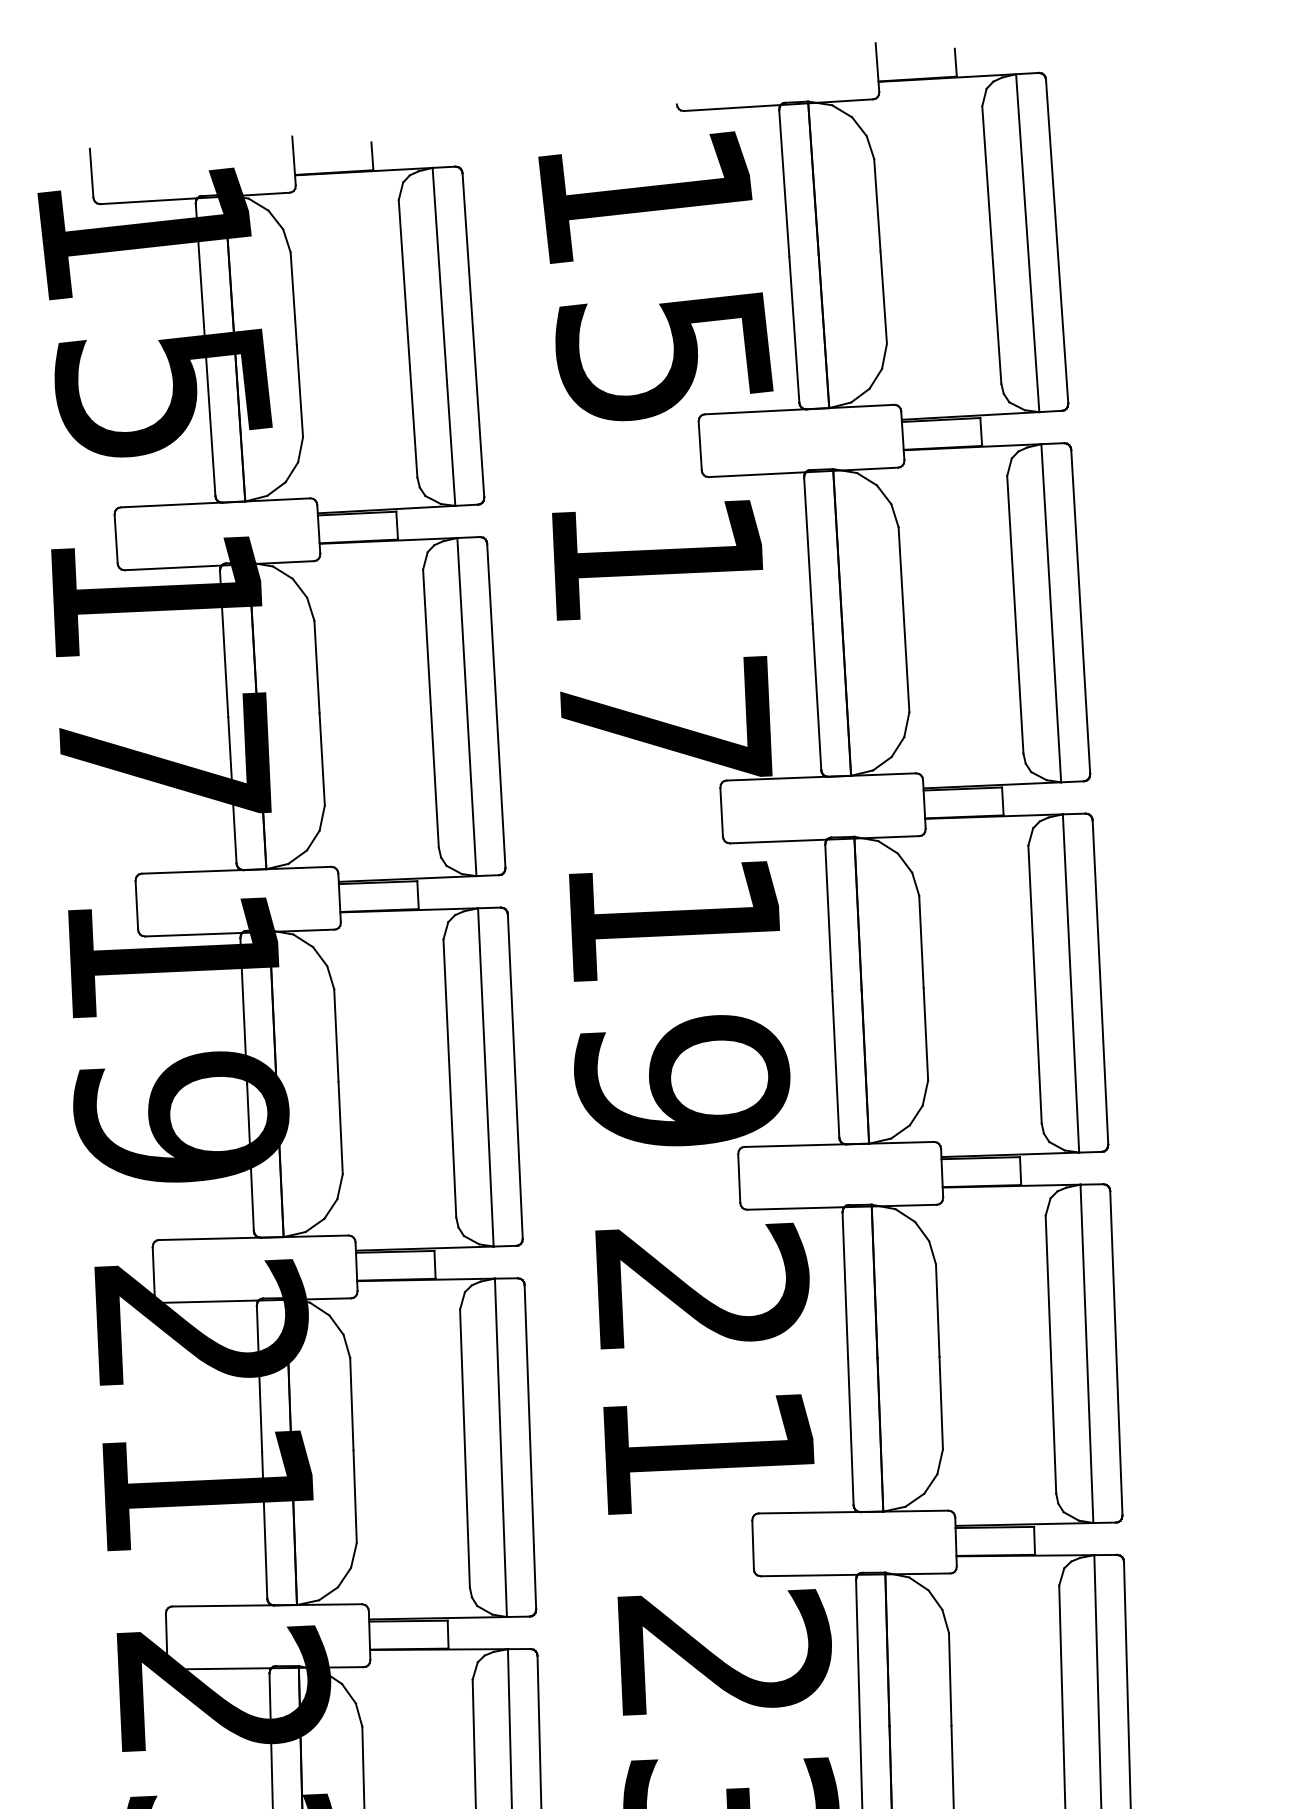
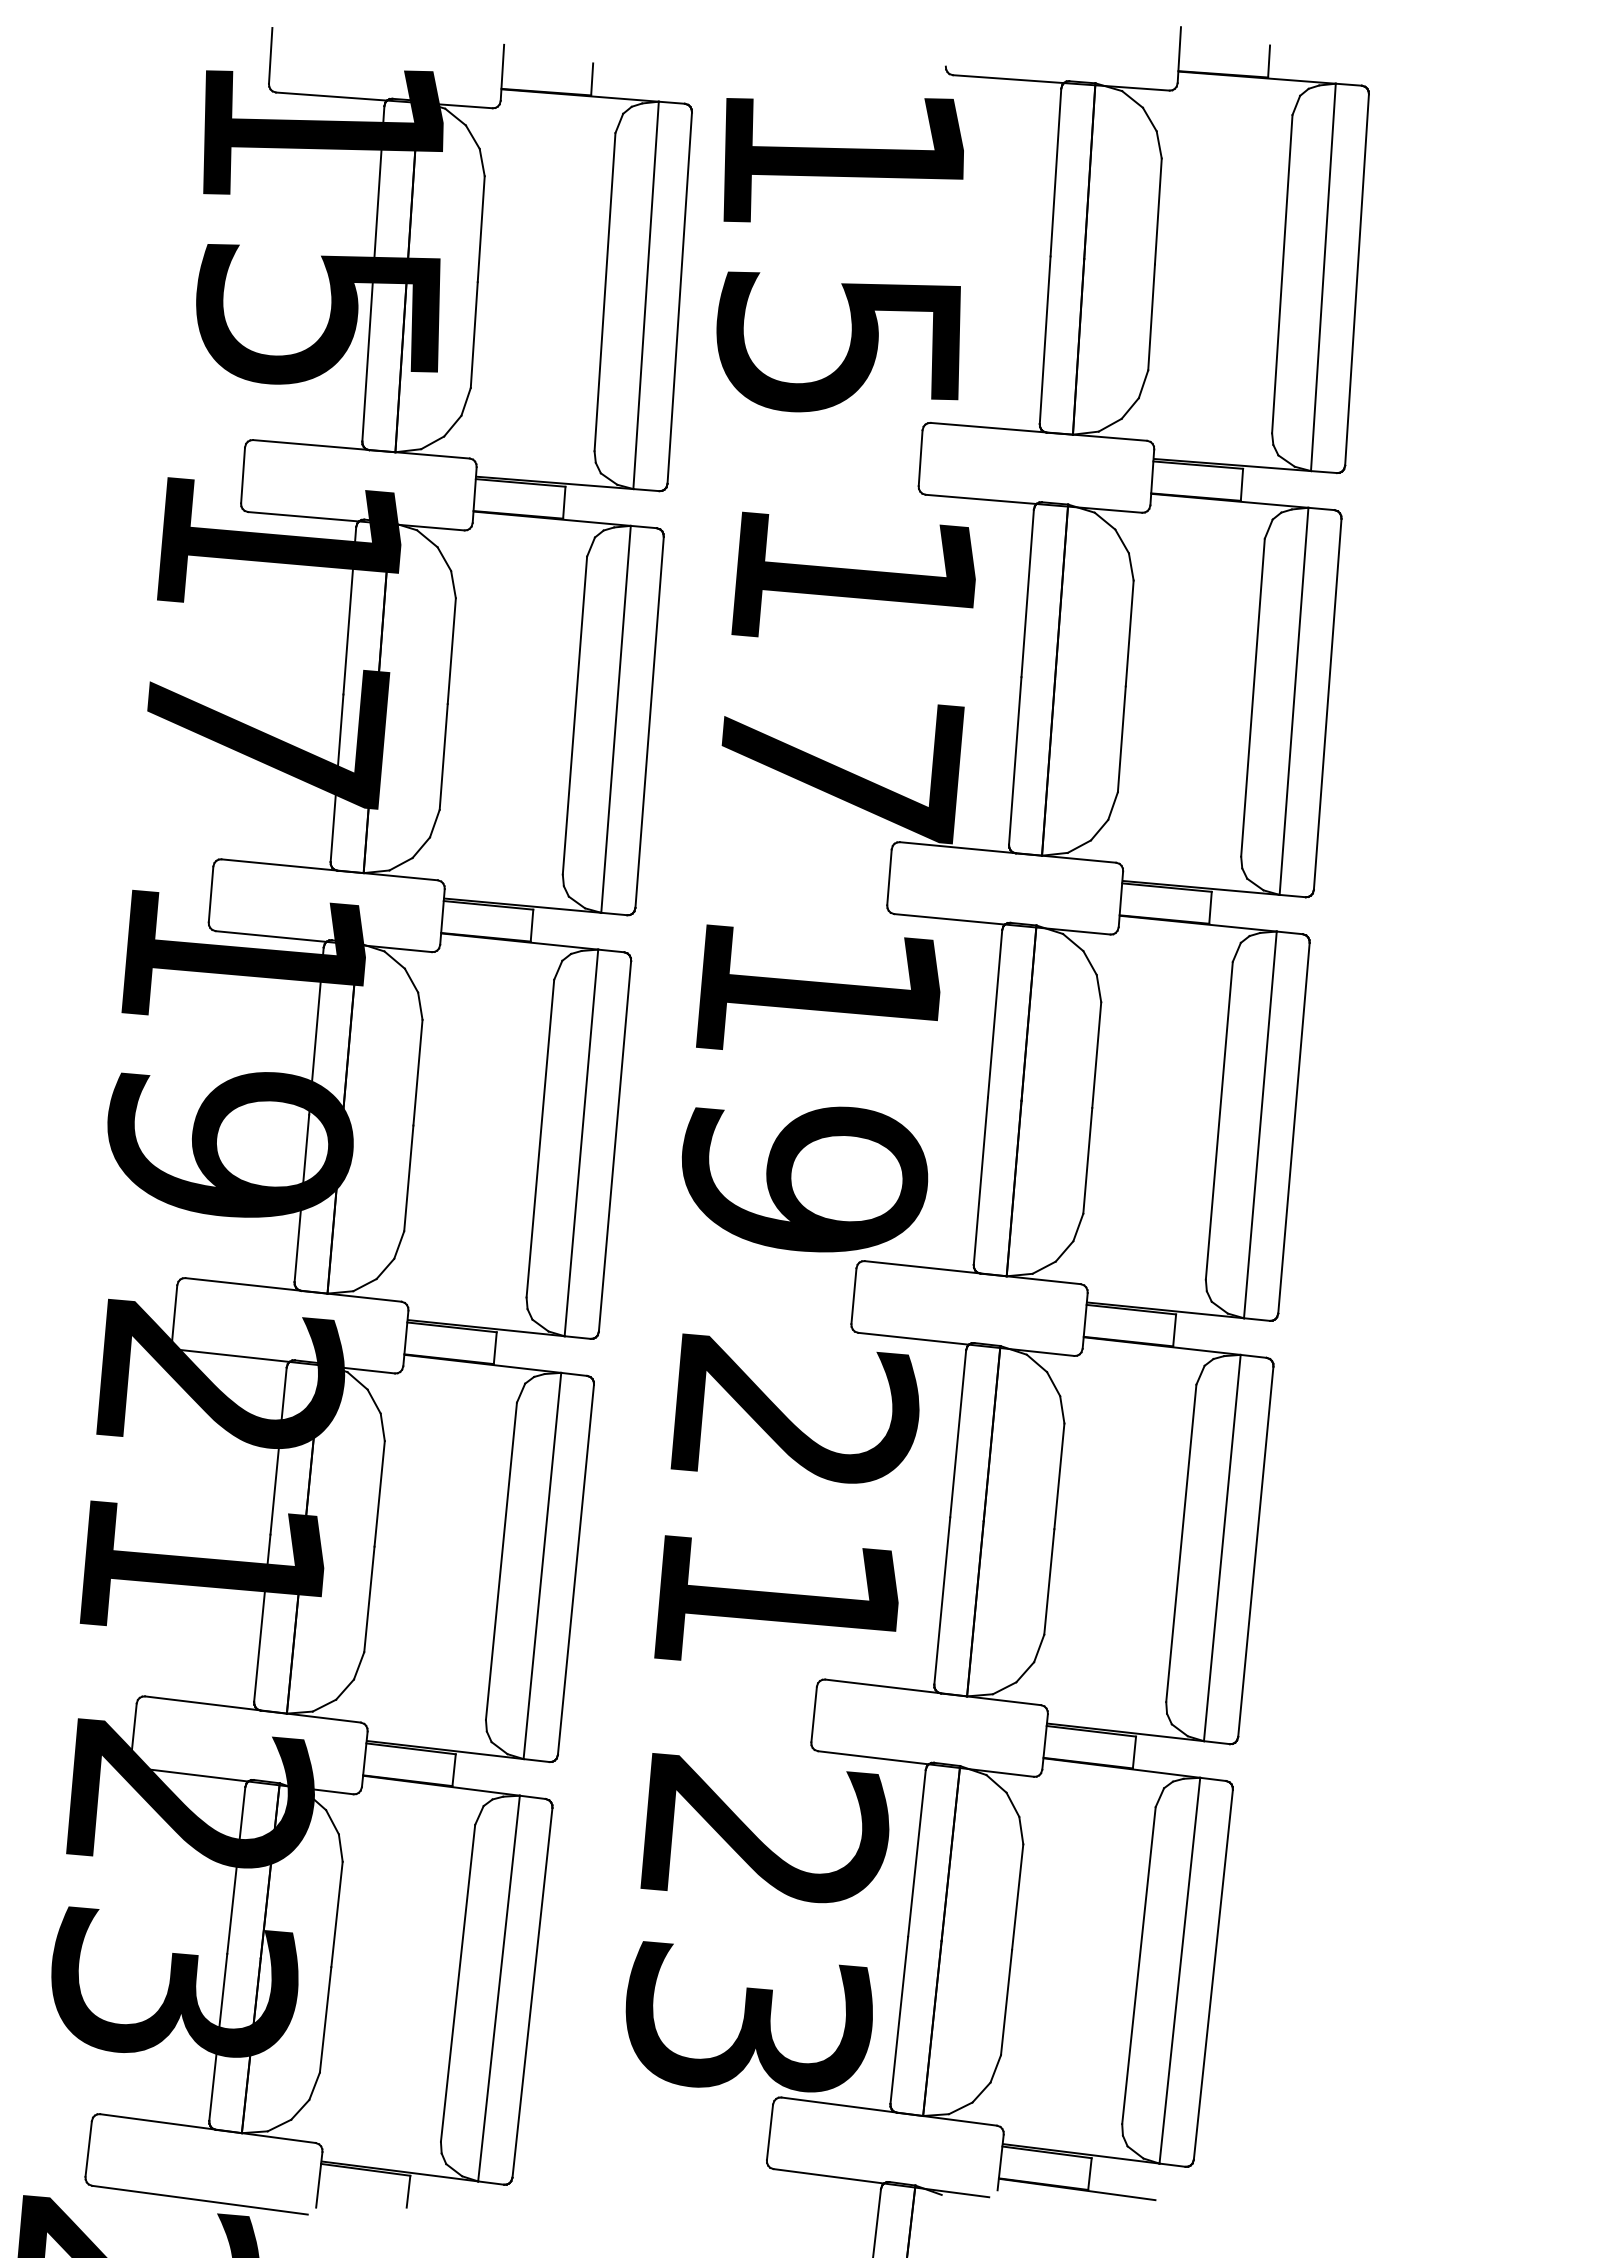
text: (654, 279) -> (839, 255), moved

